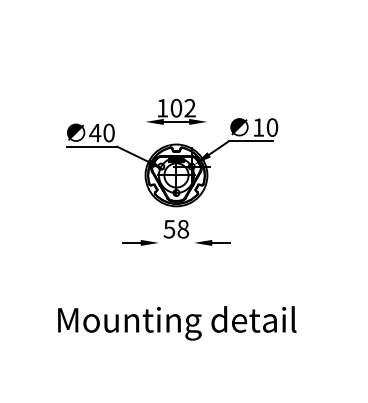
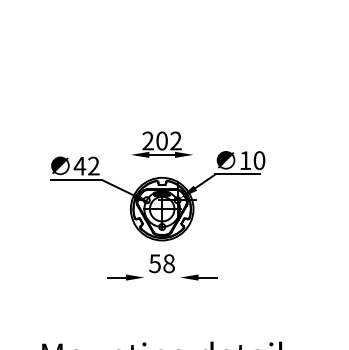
text: (162, 107) -> (148, 140), 102 -> 202
text: (108, 132) -> (93, 165), 40 -> 42

